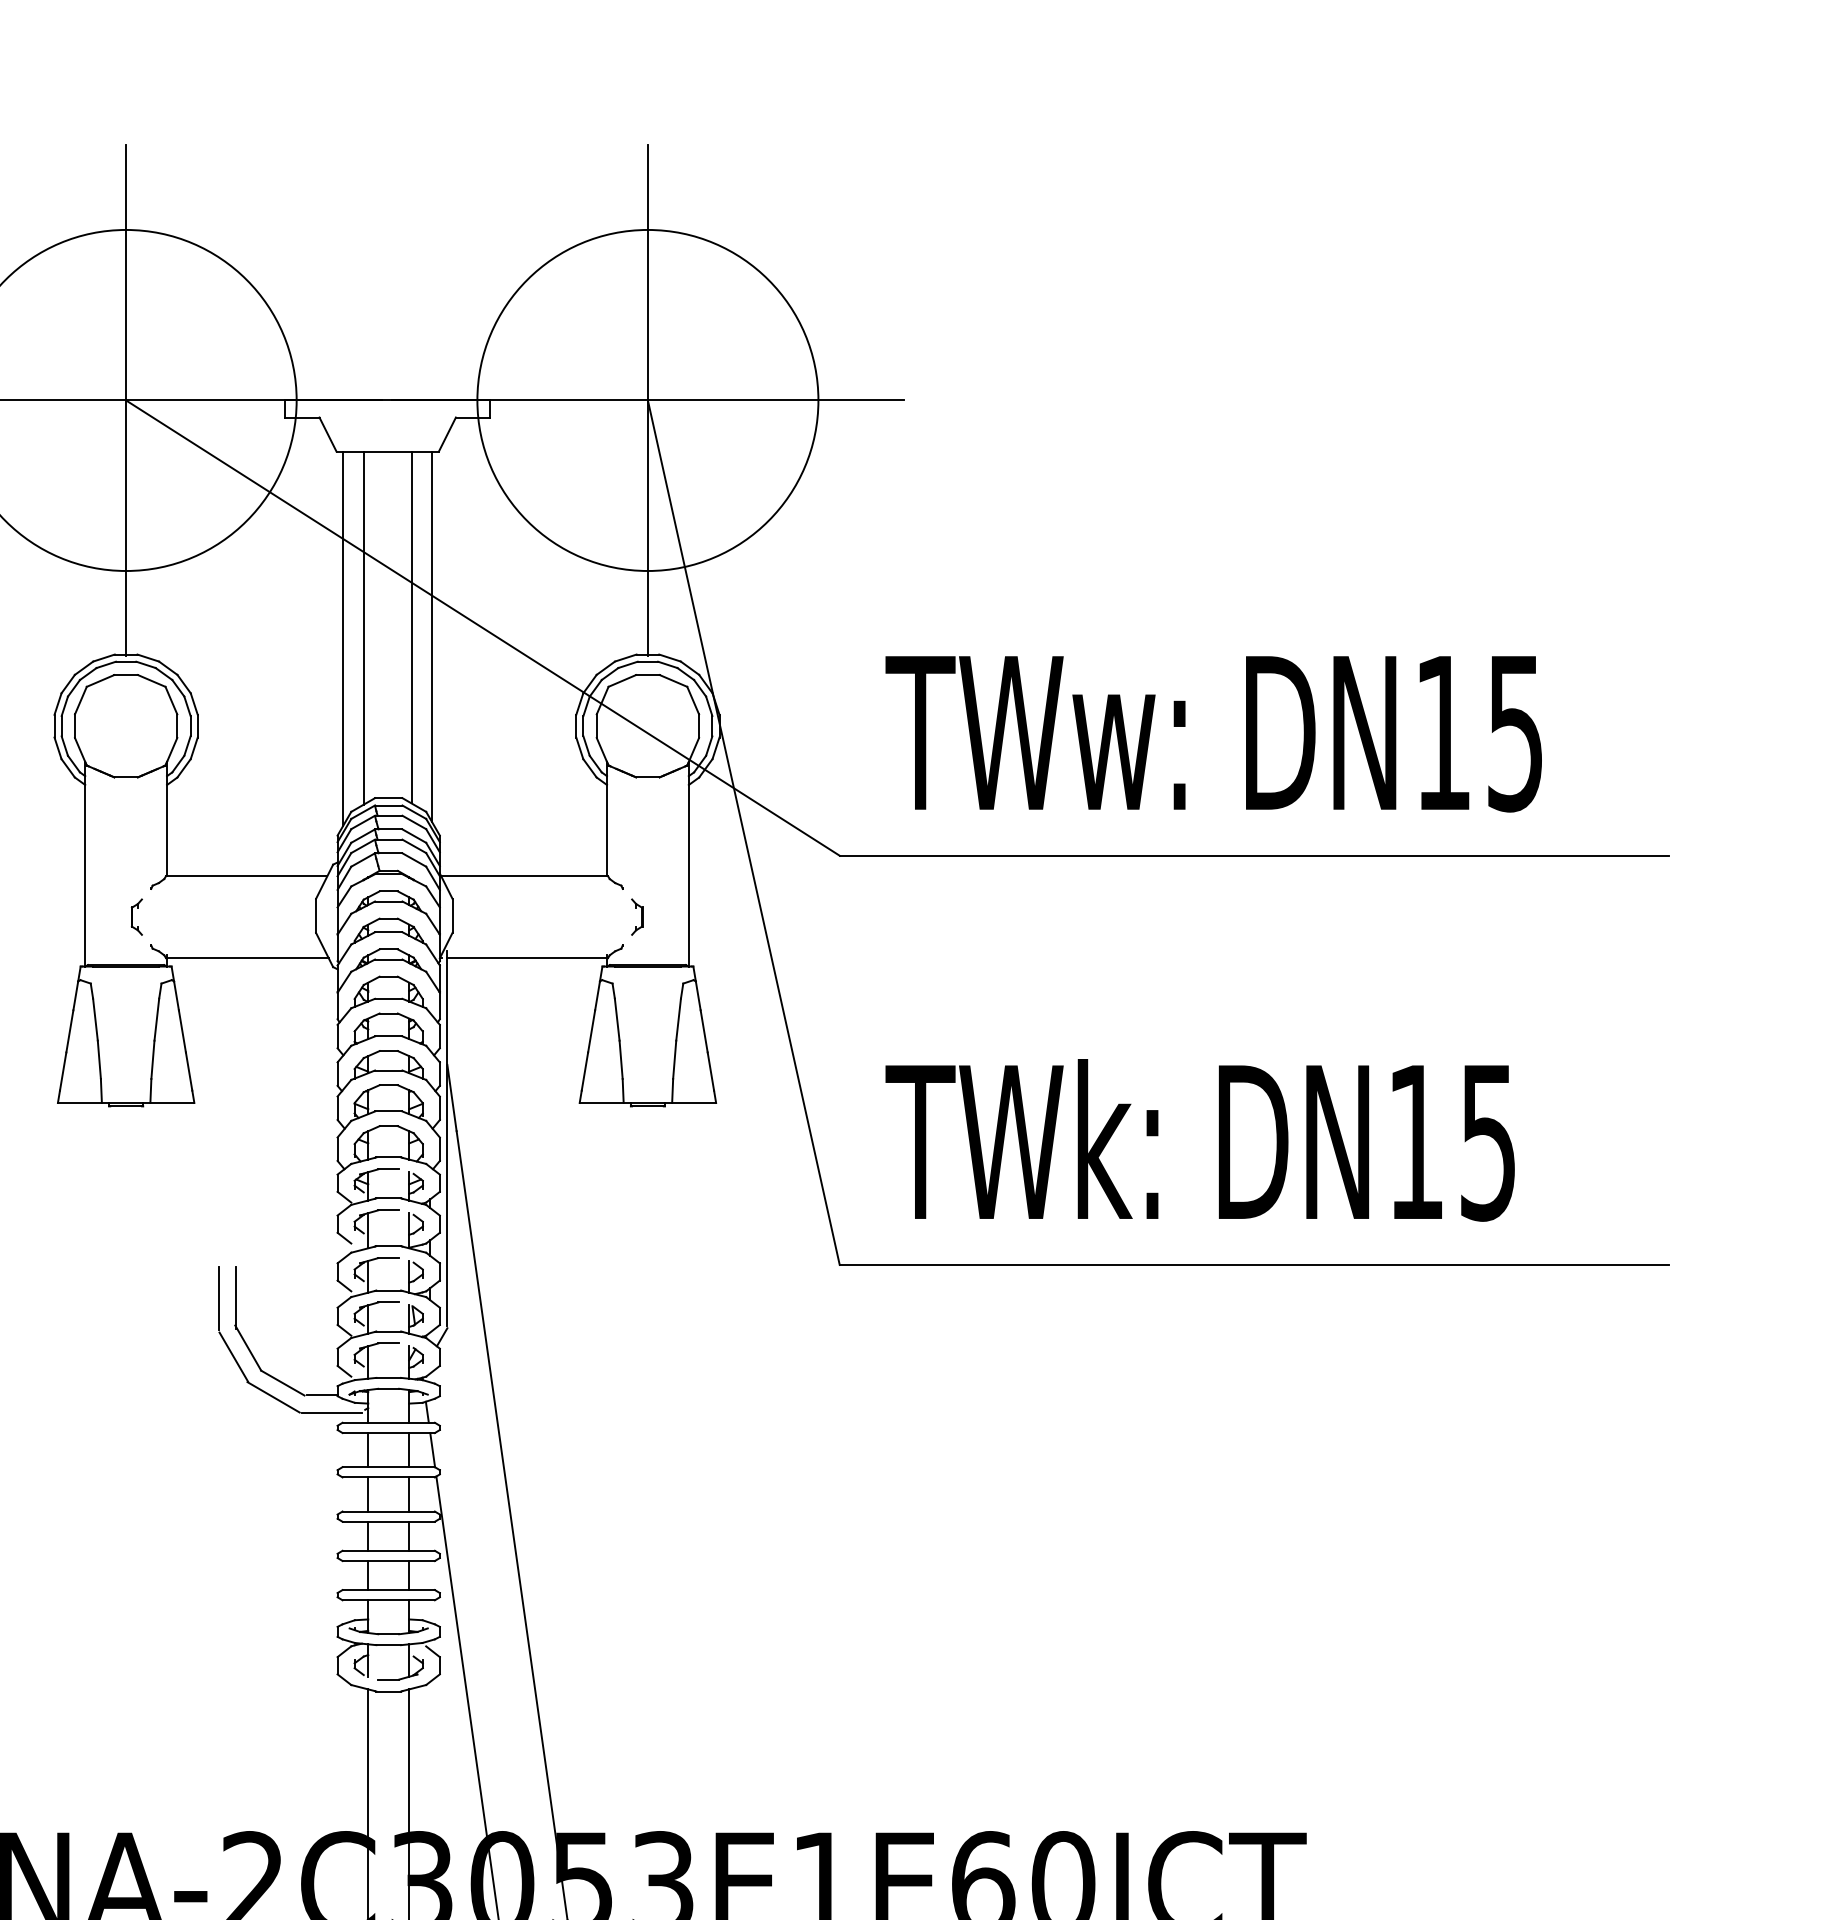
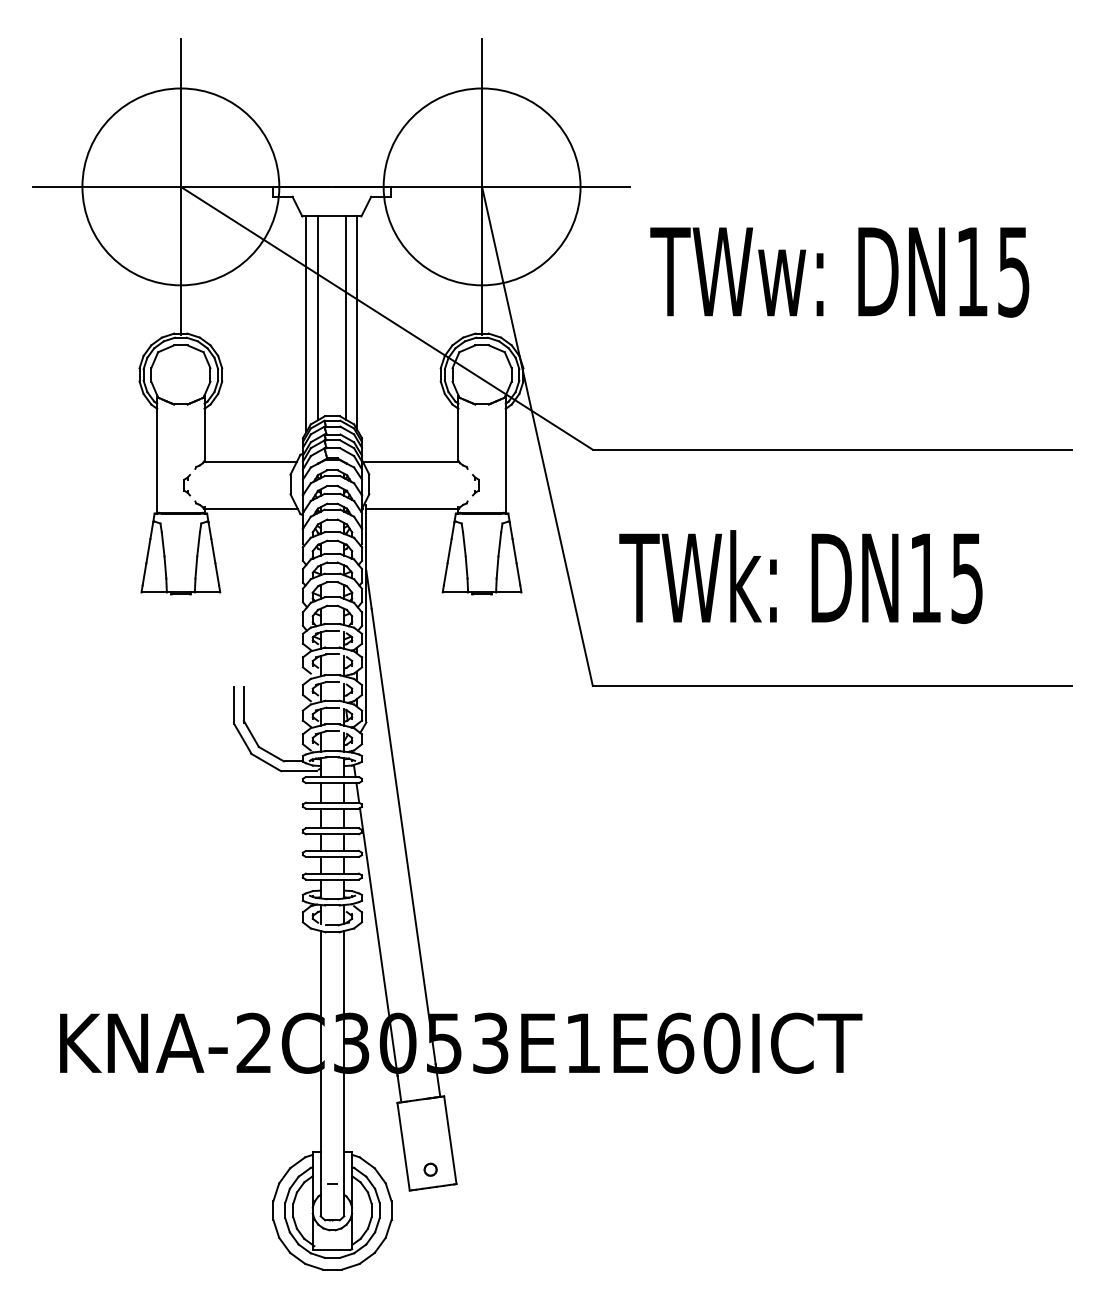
text: (1213, 734) -> (839, 272), moved
text: (1199, 1139) -> (800, 576), moved

